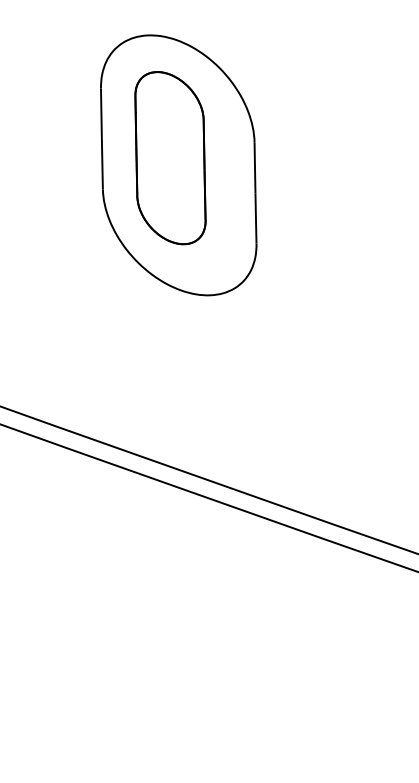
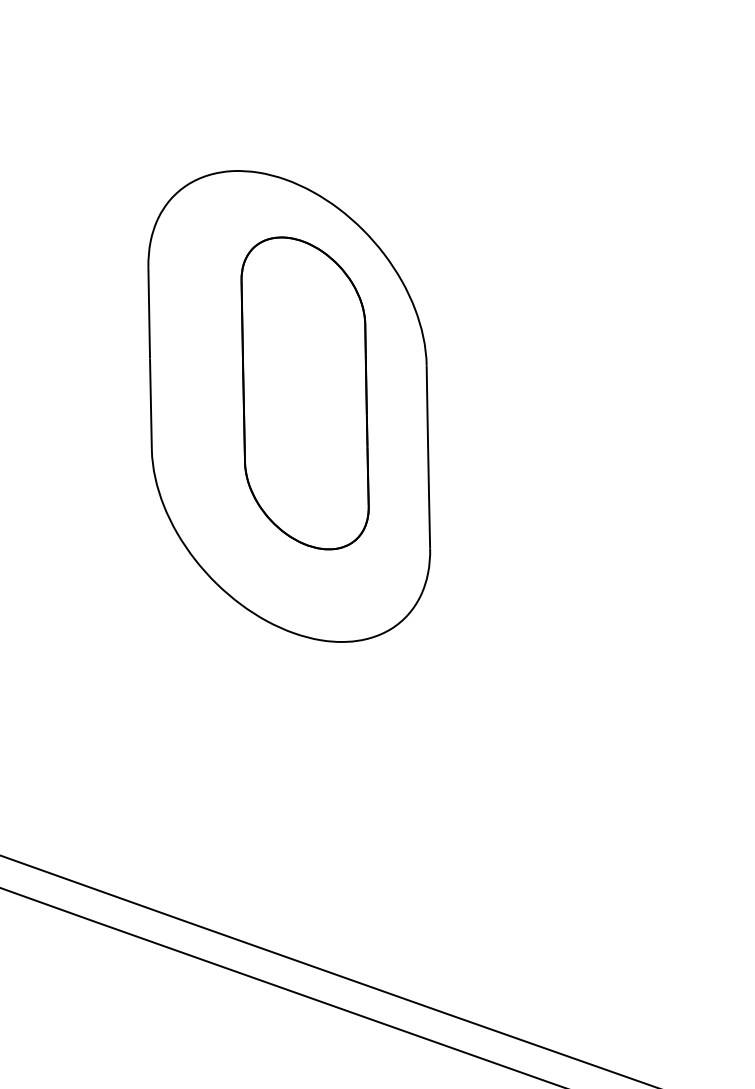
part: (170, 158) -> (305, 394), moved

